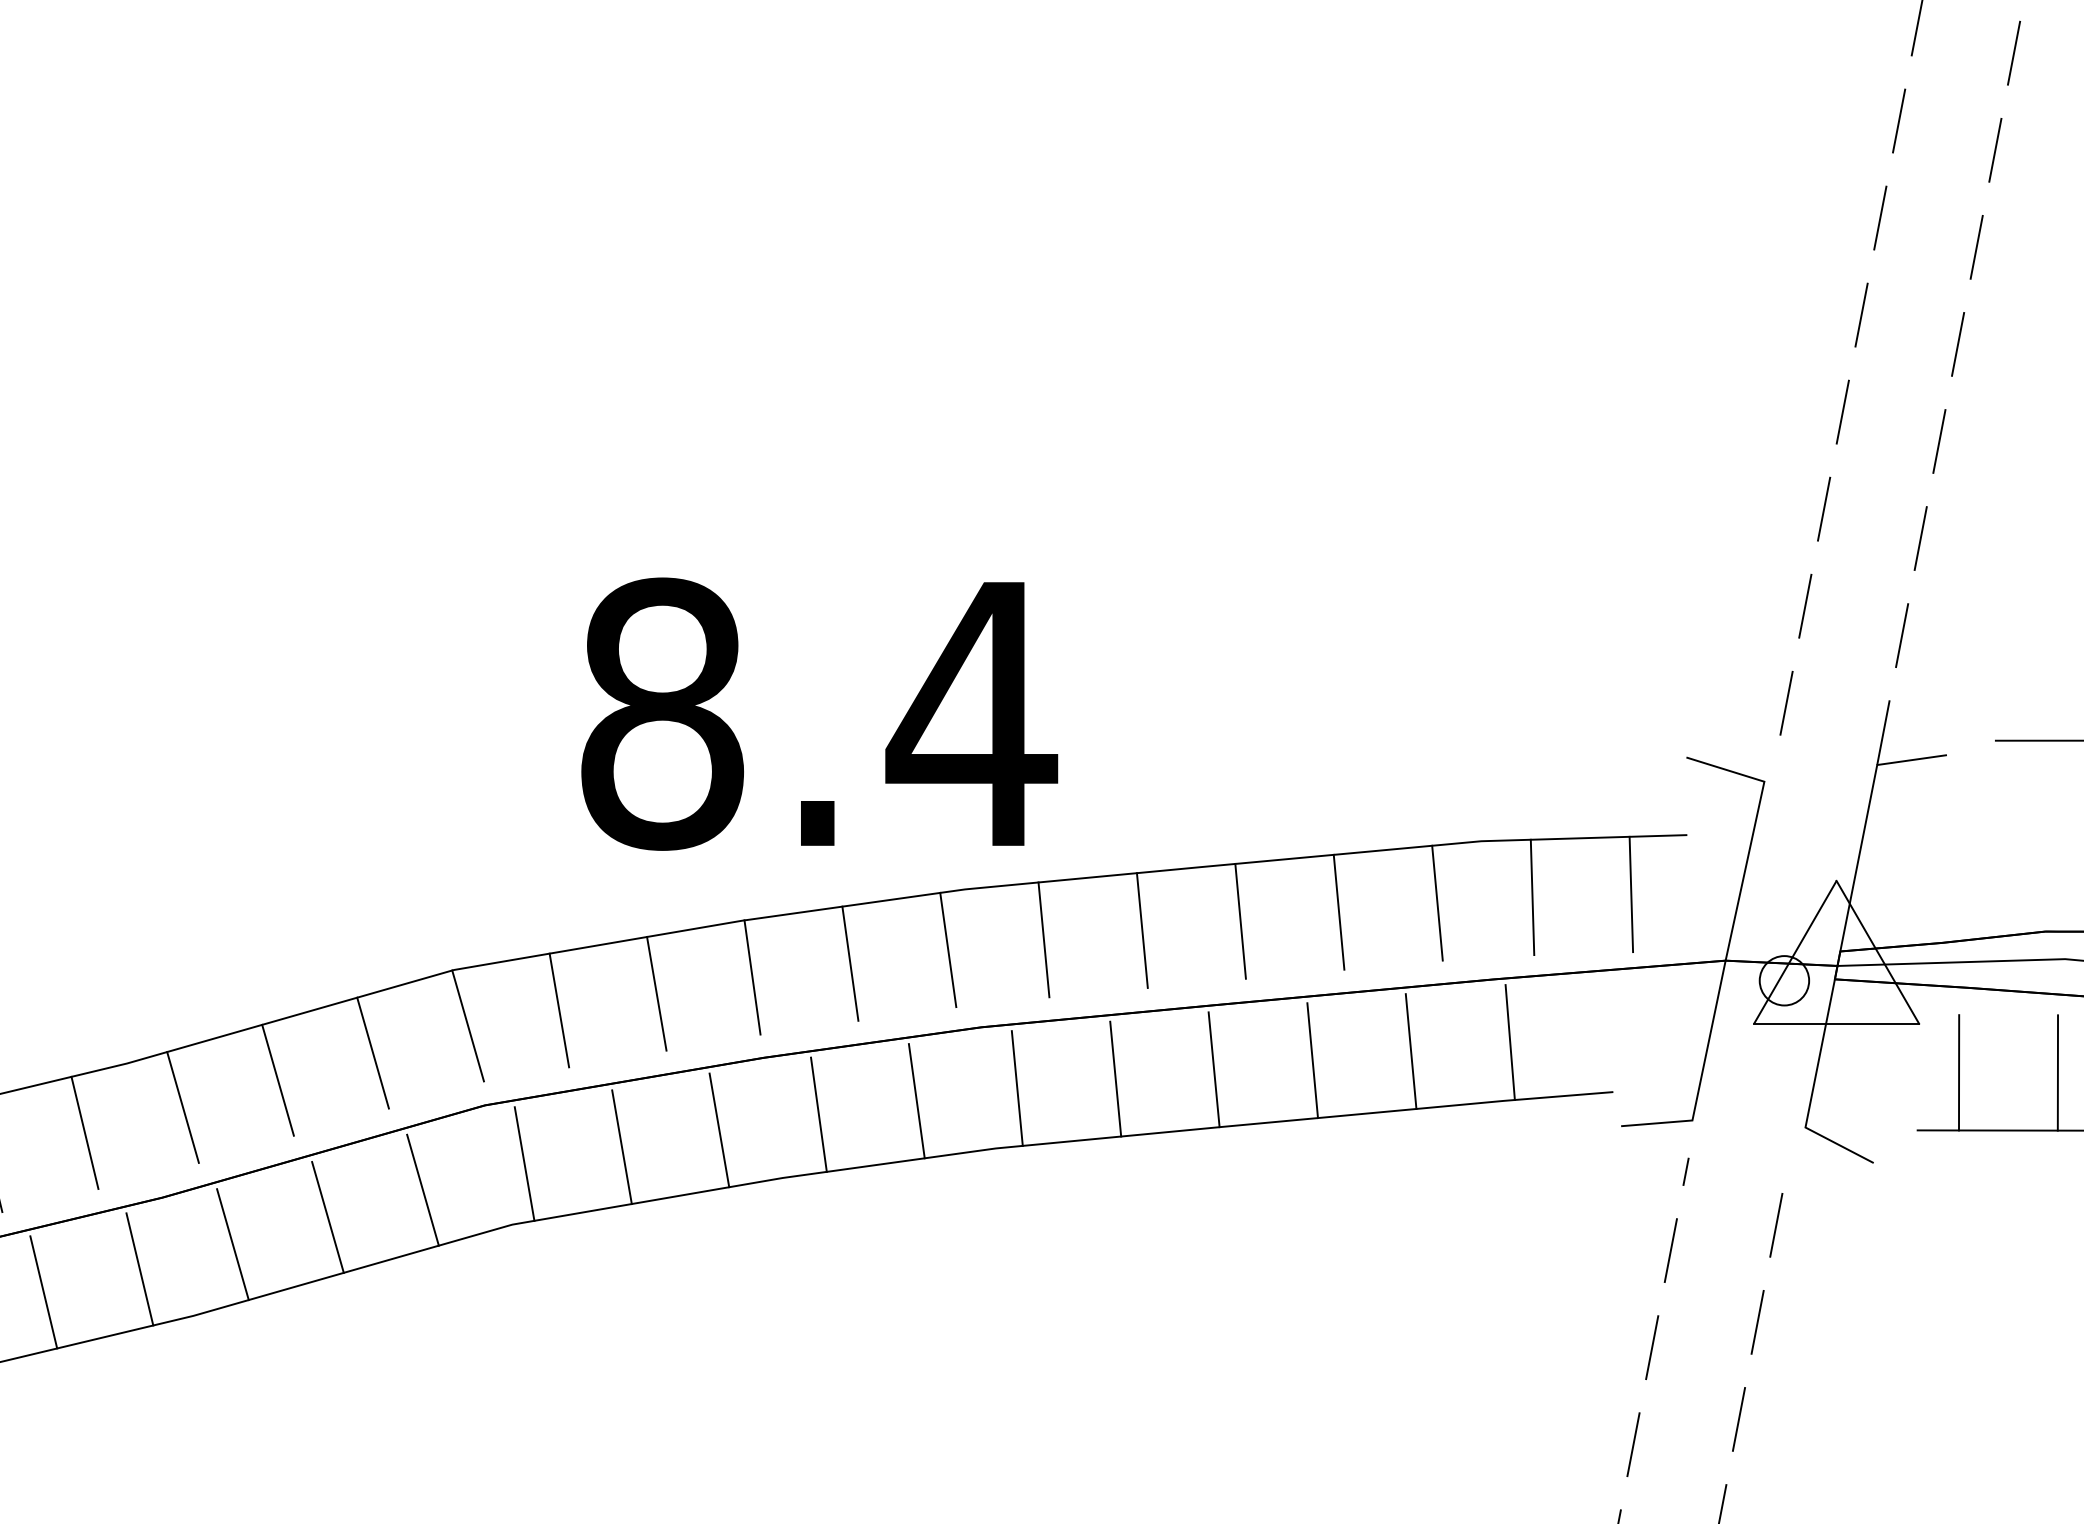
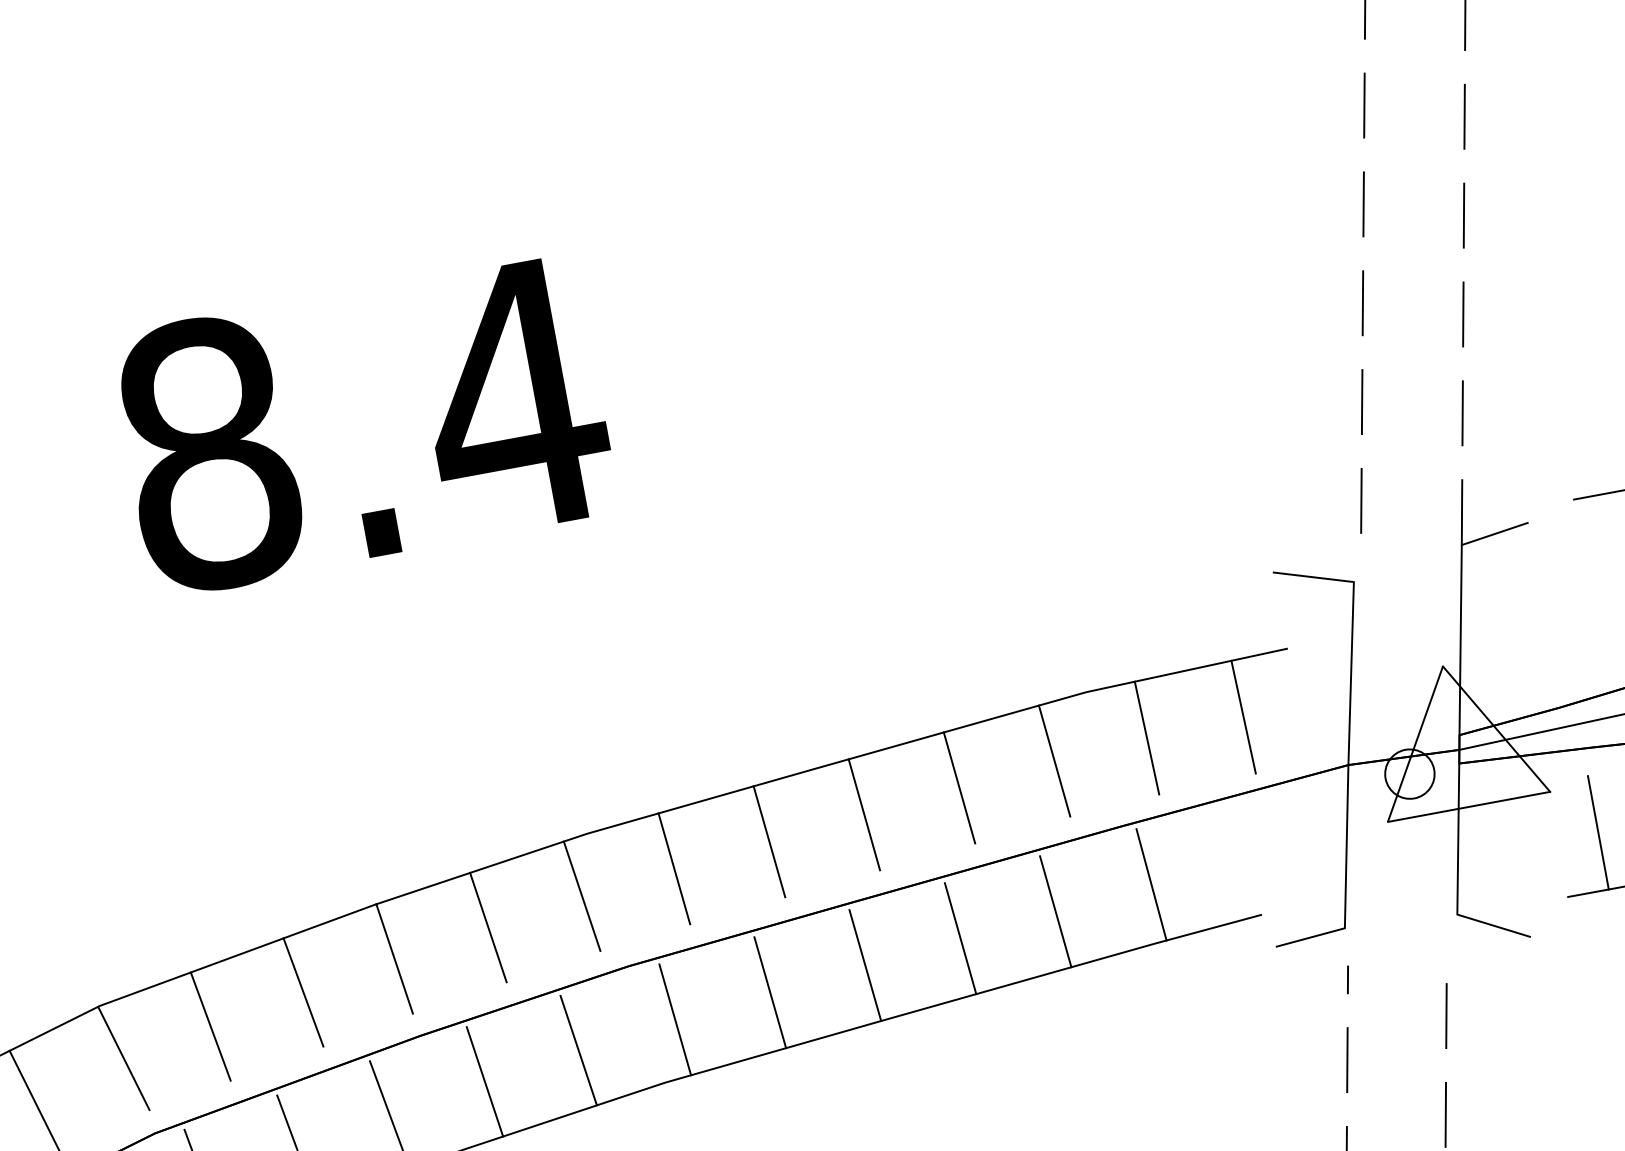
text: (819, 713) -> (363, 424), moved

